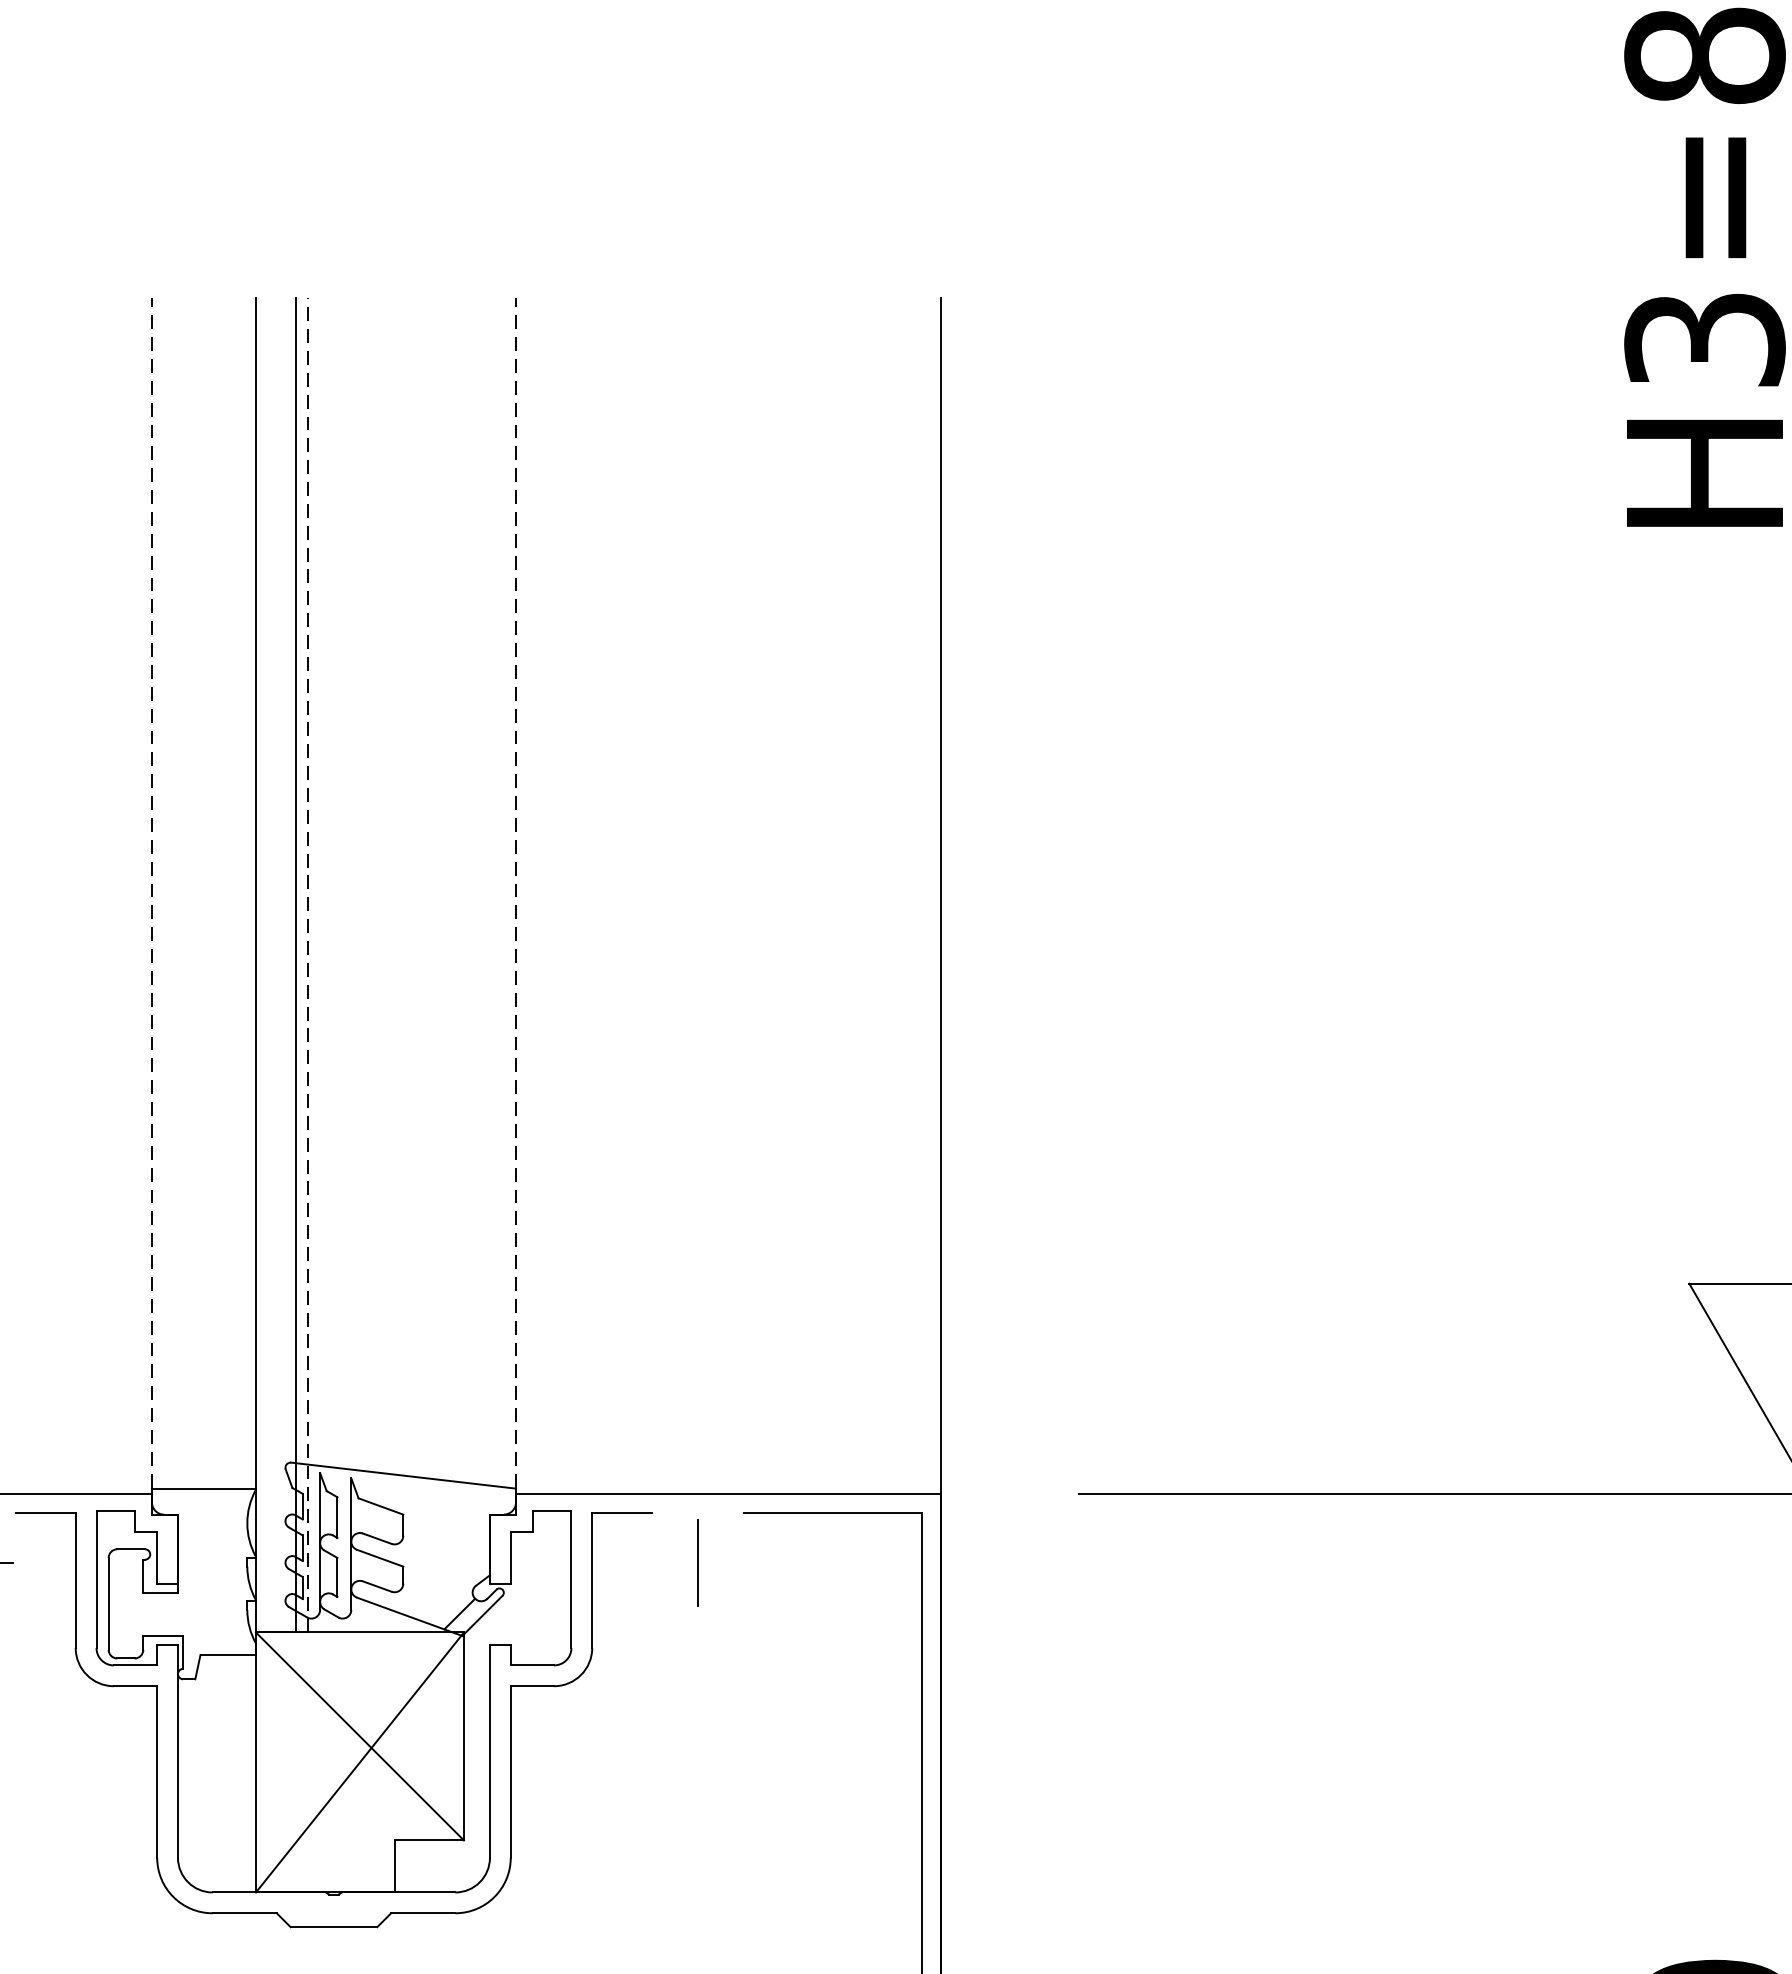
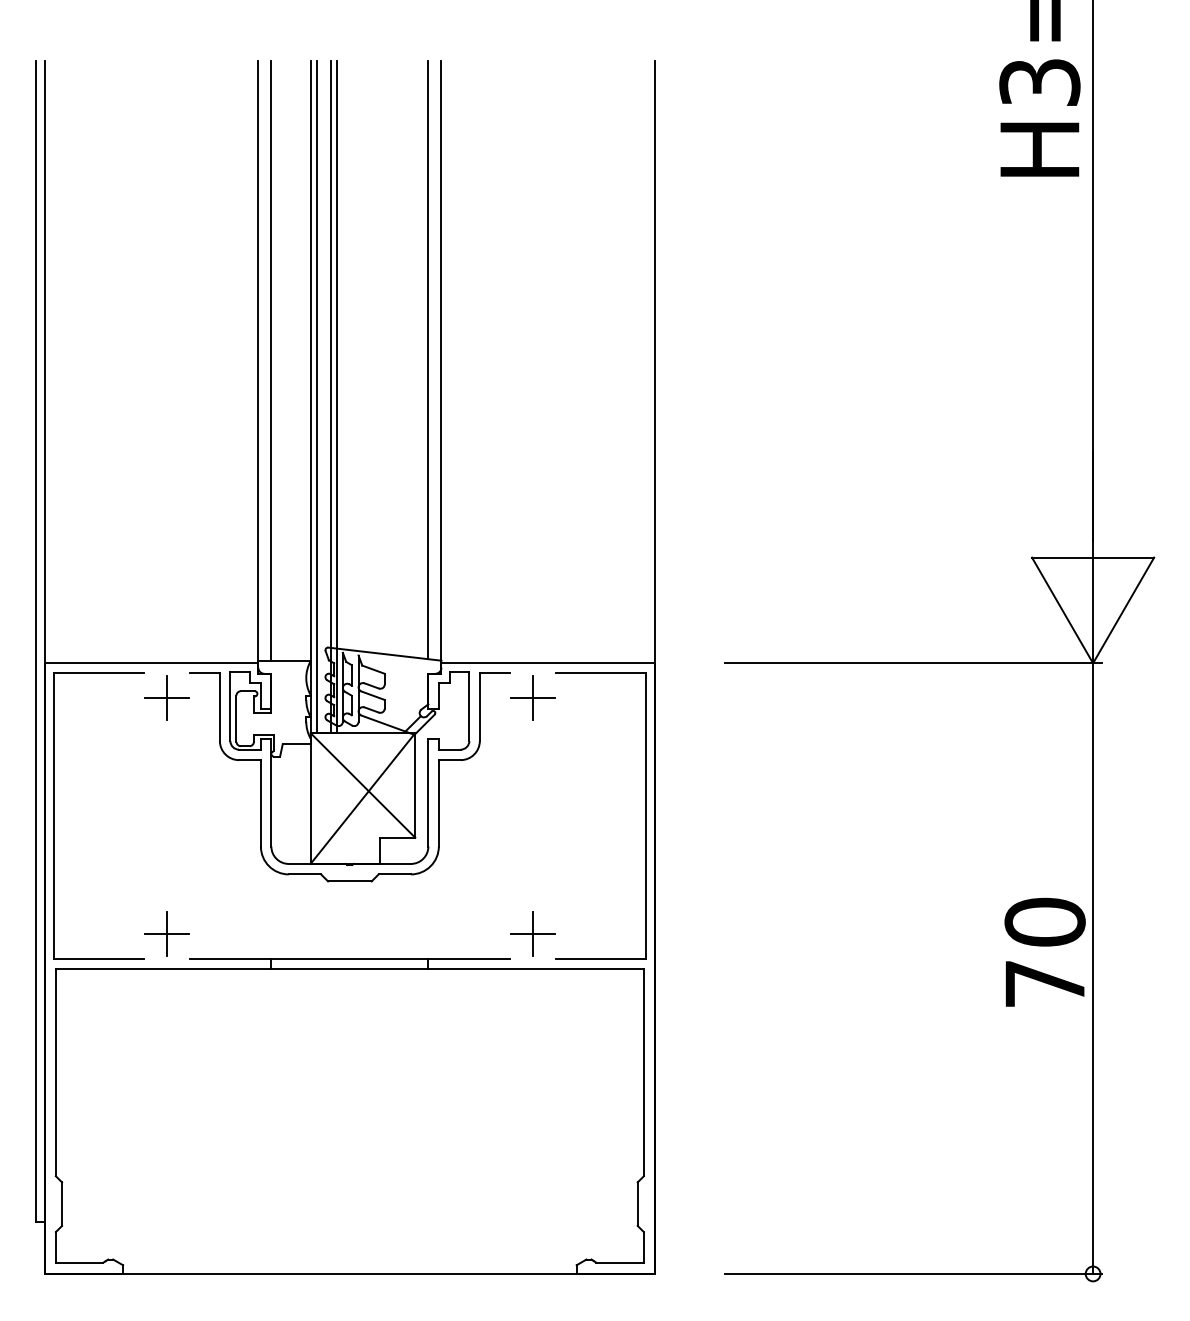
line: (178, 892) -> (271, 360), added
line: (490, 892) -> (428, 360), added
line: (152, 904) -> (258, 366), dashed -> solid
line: (516, 904) -> (441, 366), dashed -> solid
line: (267, 965) -> (316, 397), added
line: (307, 965) -> (336, 397), dashed -> solid
line: (696, 1563) -> (532, 698), added

